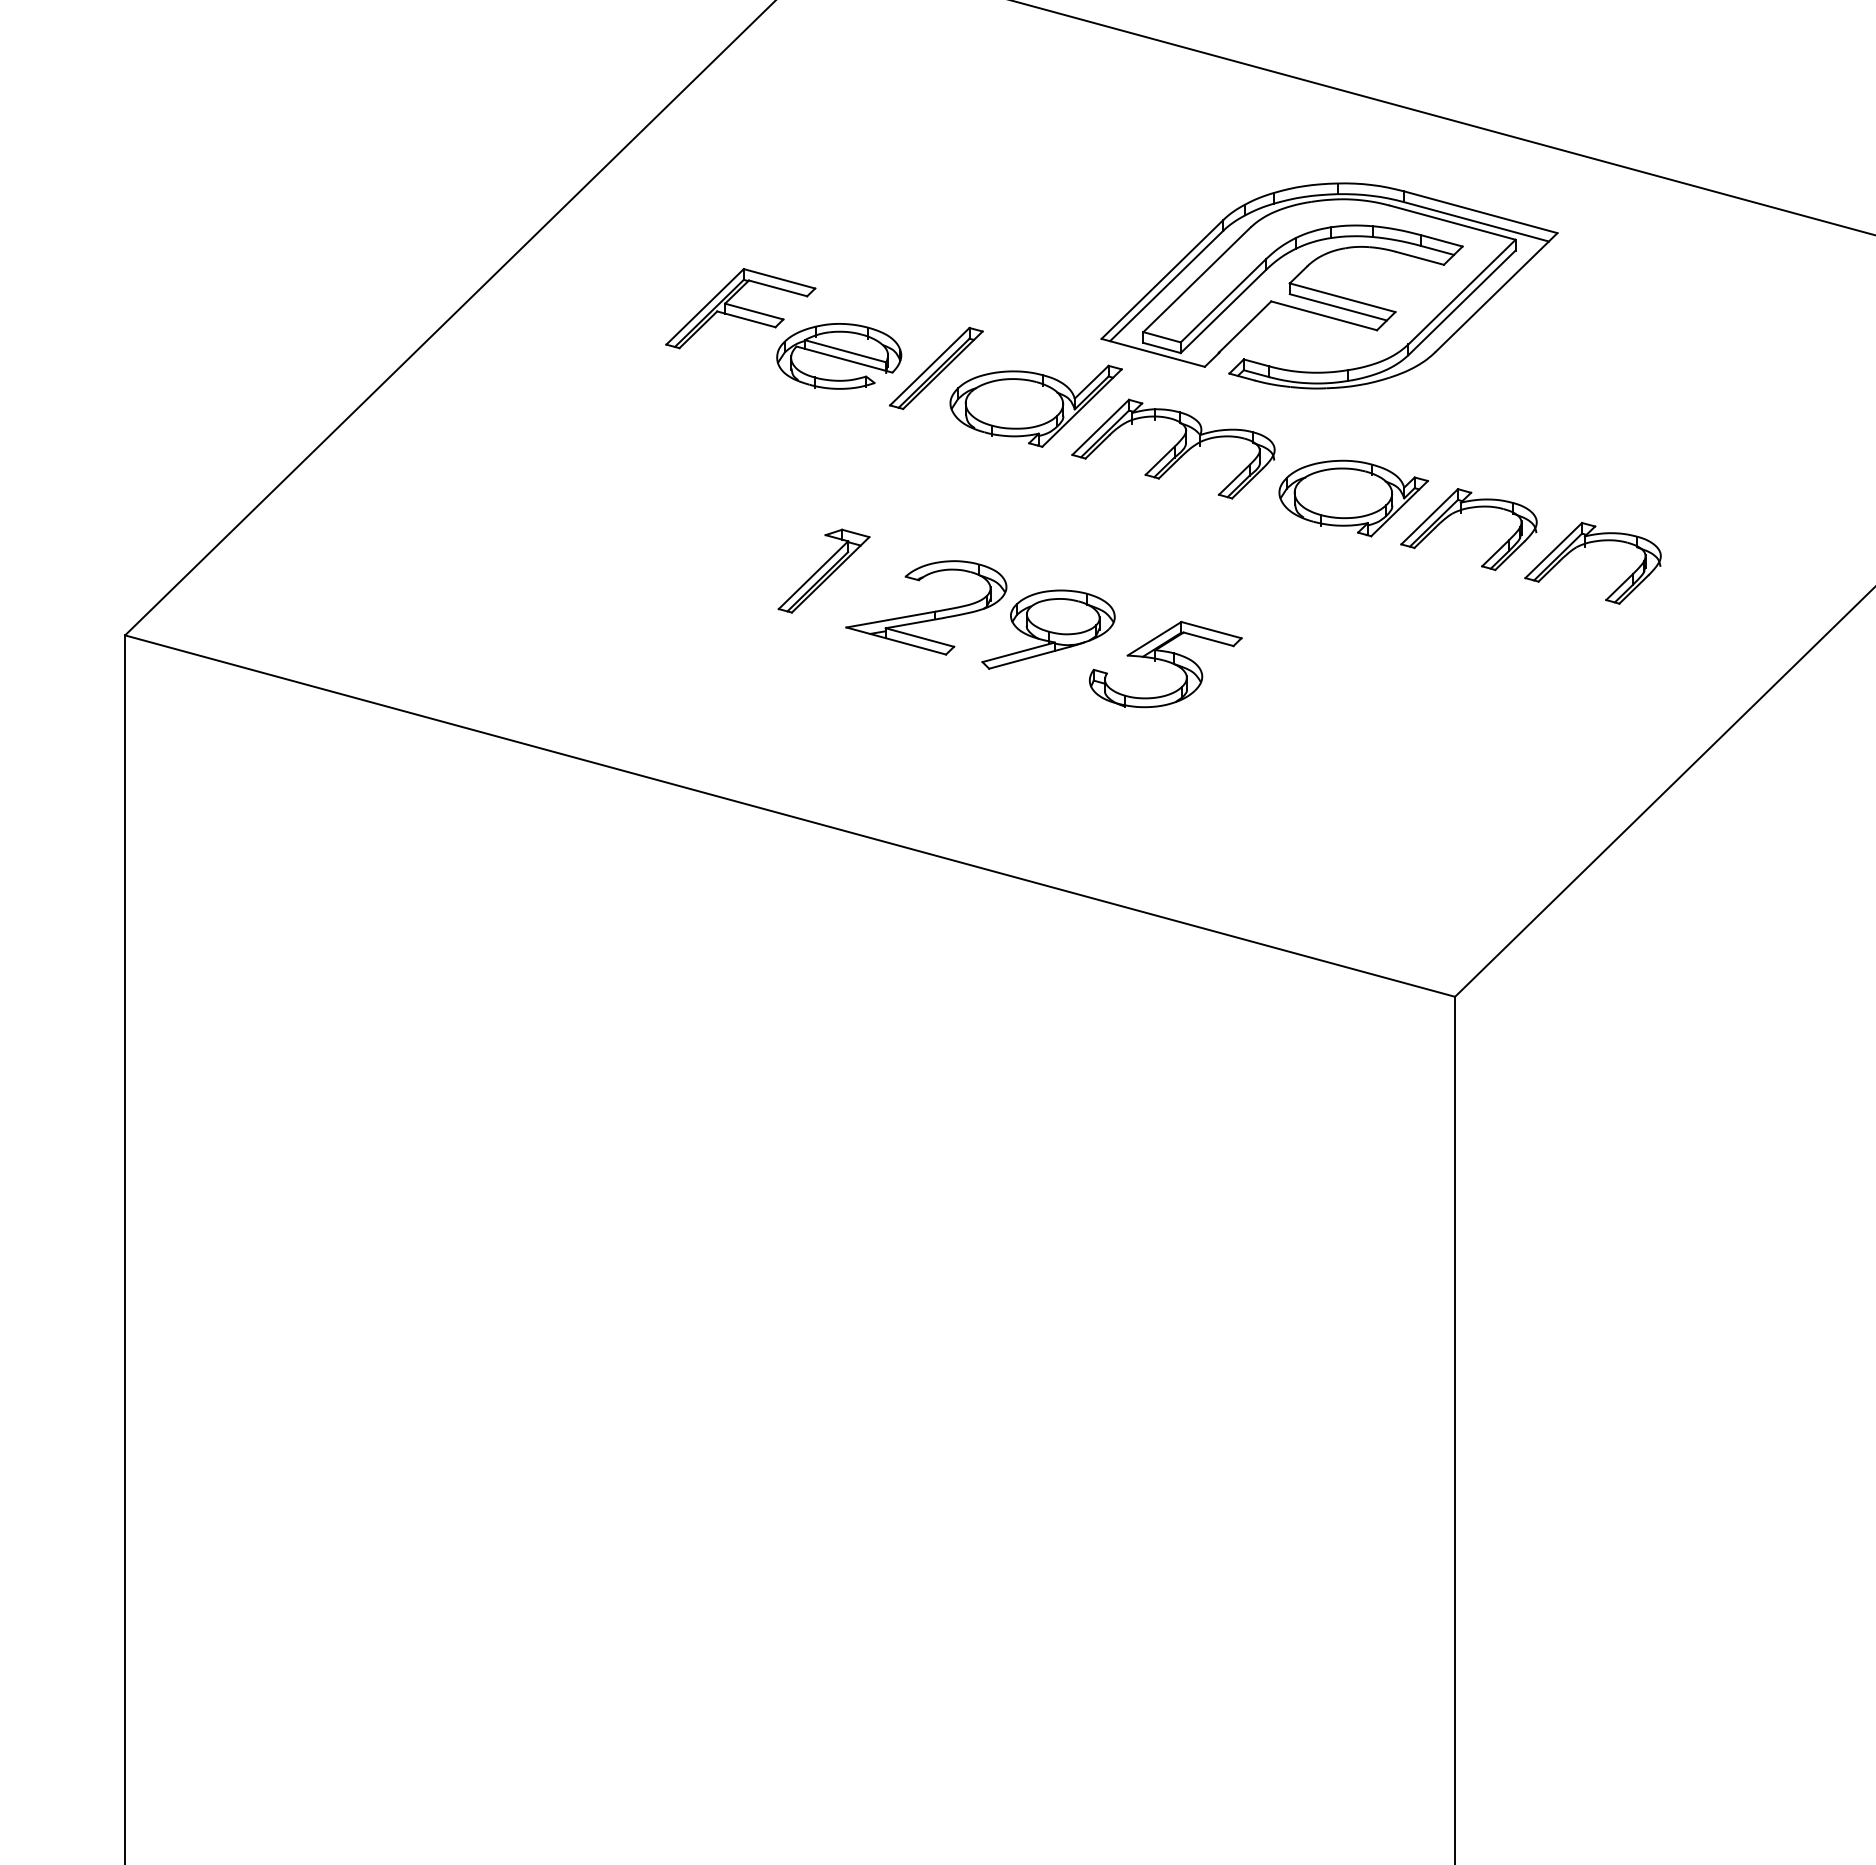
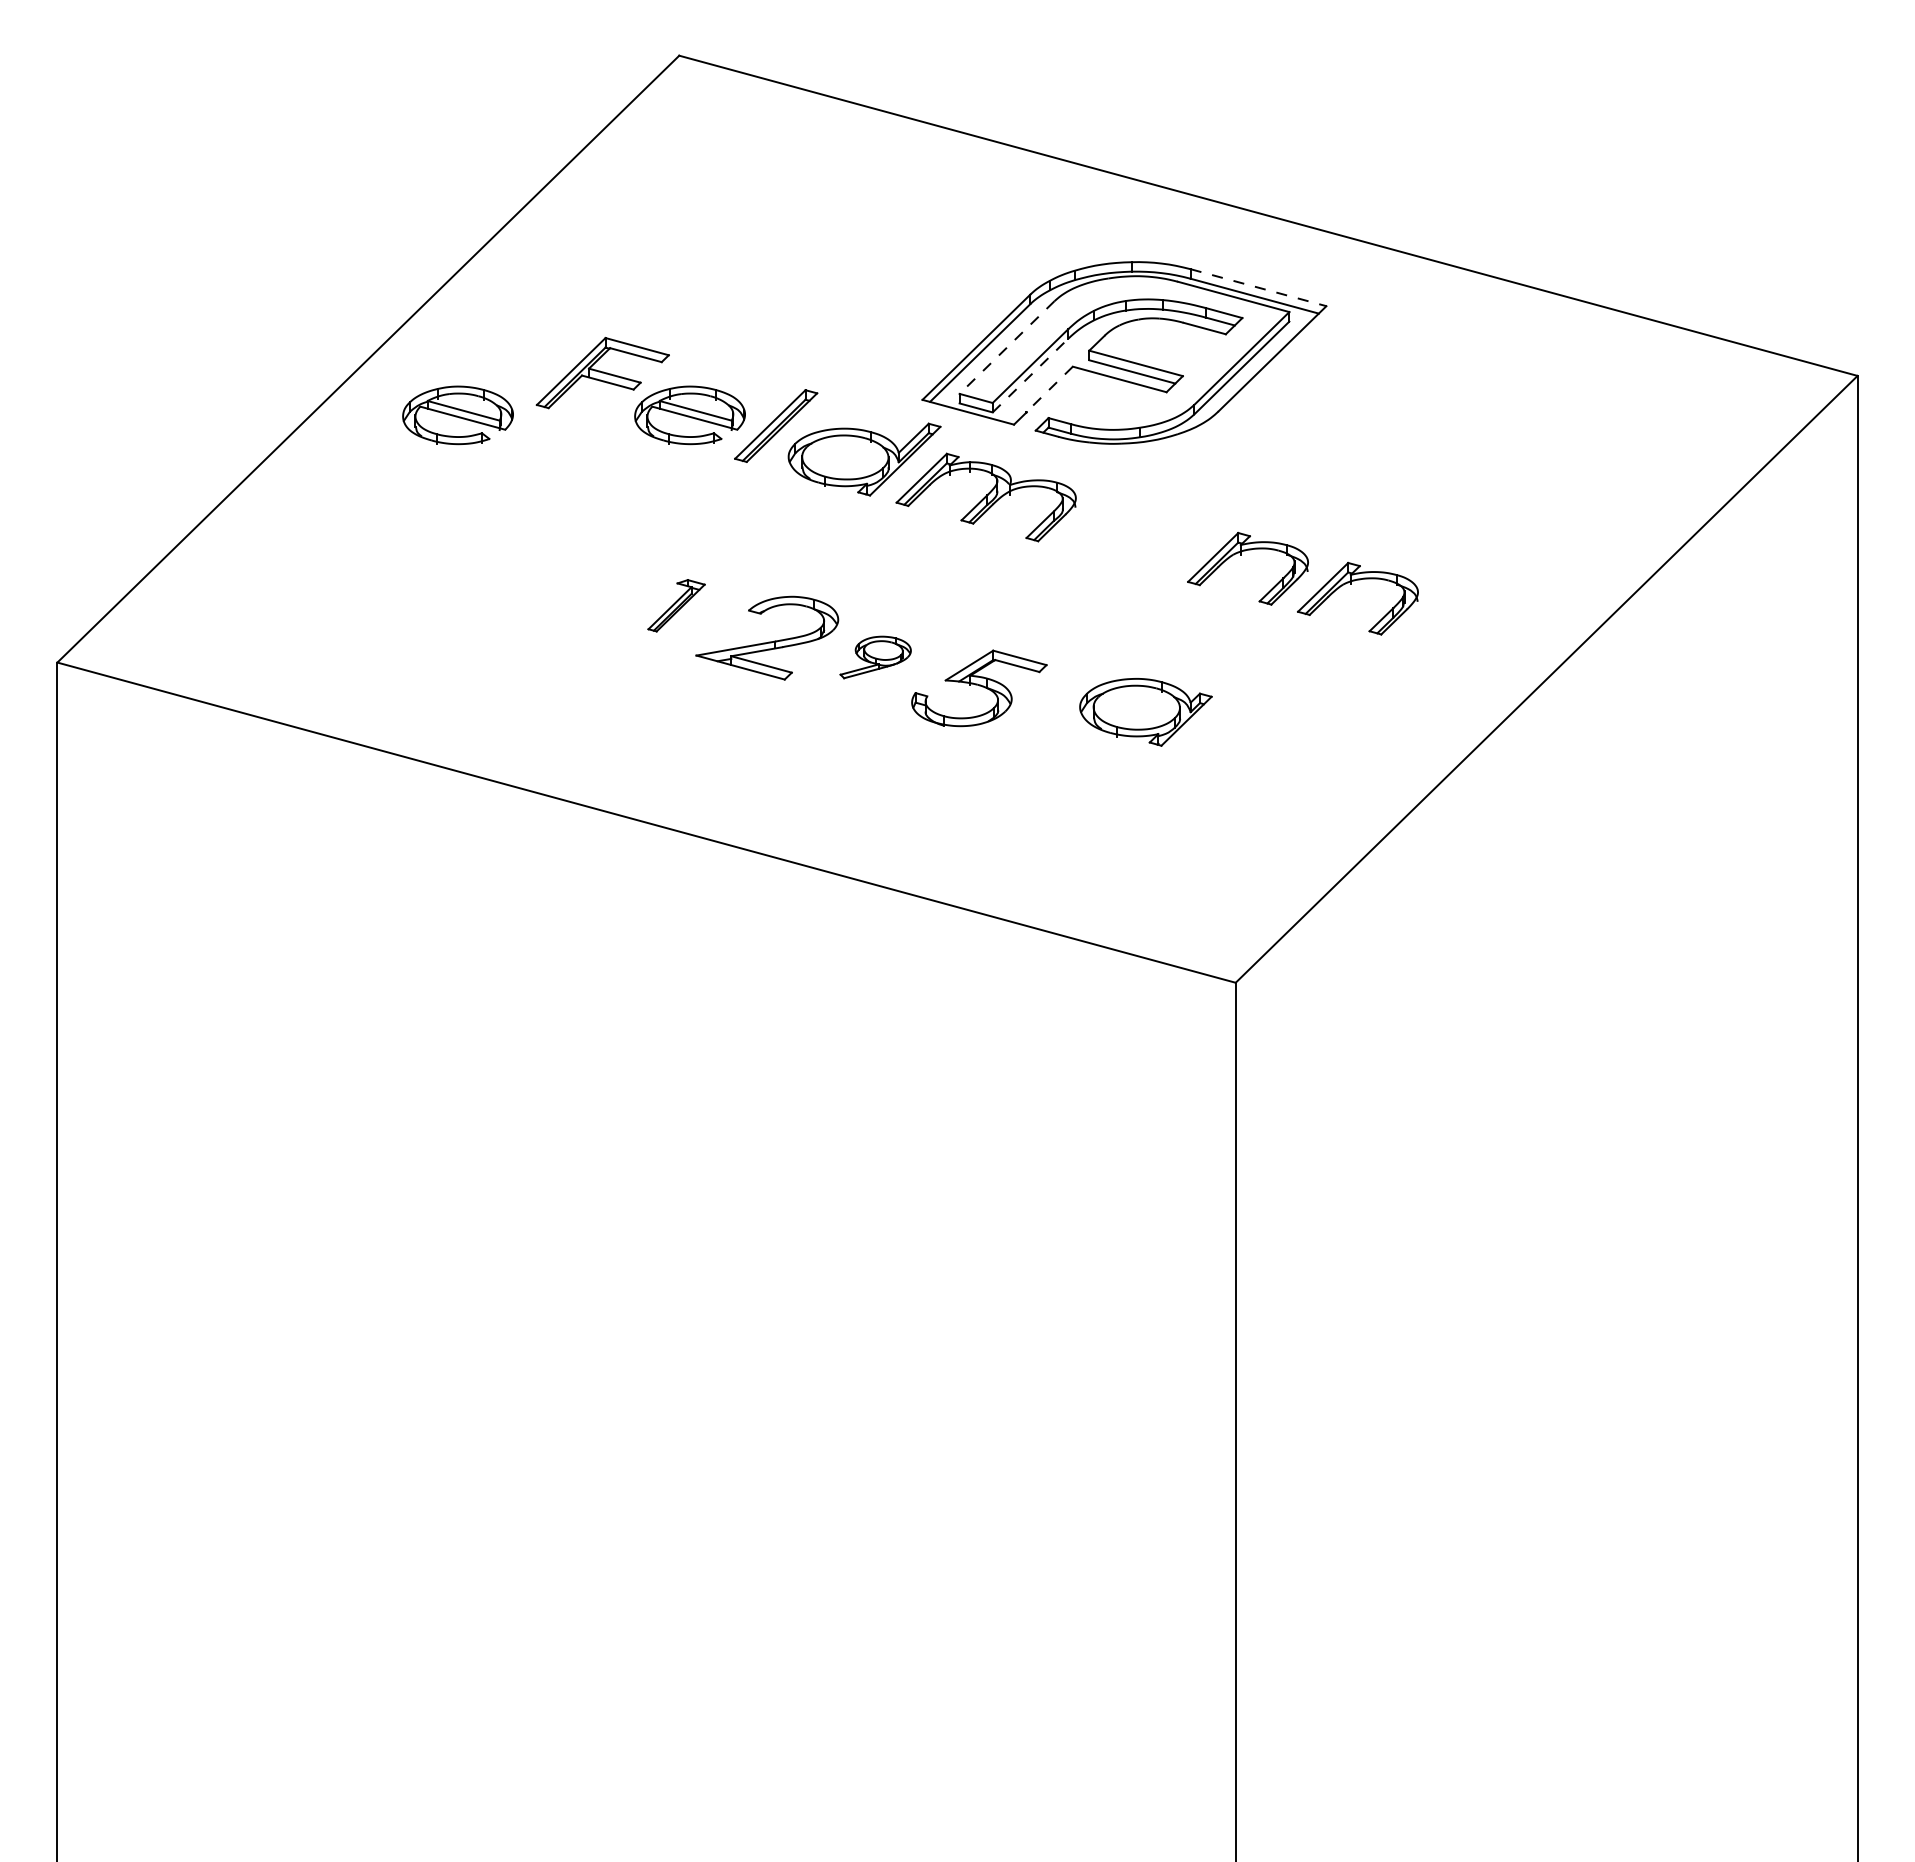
line: (1481, 212) -> (1259, 287), solid -> dashed
line: (1196, 279) -> (1006, 347), solid -> dashed
line: (1223, 311) -> (1030, 375), solid -> dashed
line: (1244, 327) -> (1049, 389), solid -> dashed
part: (576, 356) -> (457, 415), added
part: (1353, 498) -> (1145, 712), moved
part: (823, 570) -> (676, 605), size x0.7
part: (1048, 629) -> (875, 657), size x0.6

